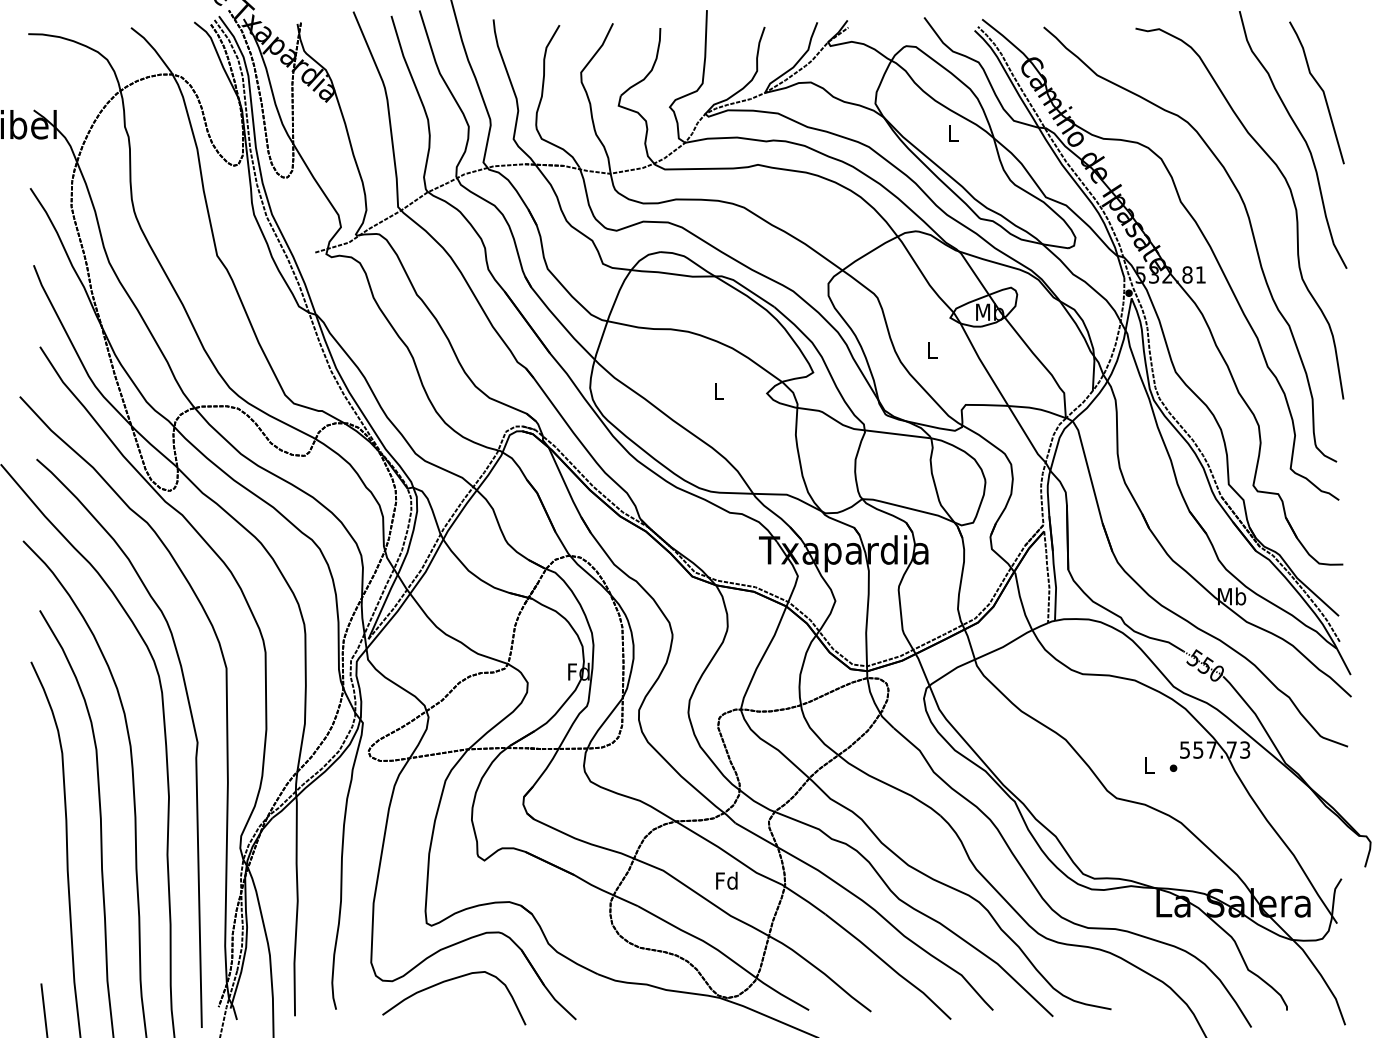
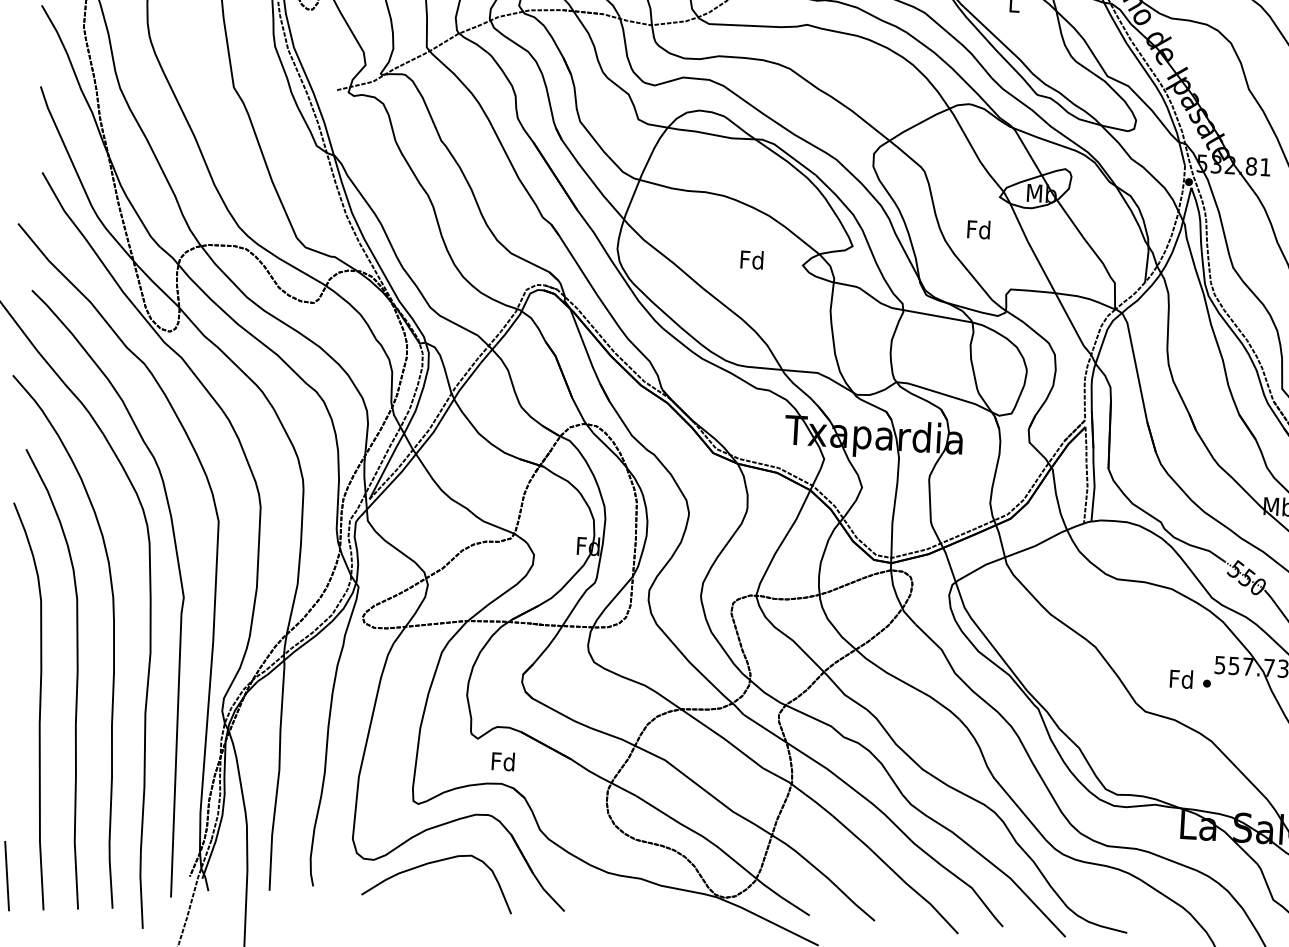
text: (931, 349) -> (978, 229), L -> Fd
text: (718, 390) -> (752, 259), L -> Fd
text: (1148, 765) -> (1180, 679), L -> Fd
text: (726, 880) -> (502, 761), moved

